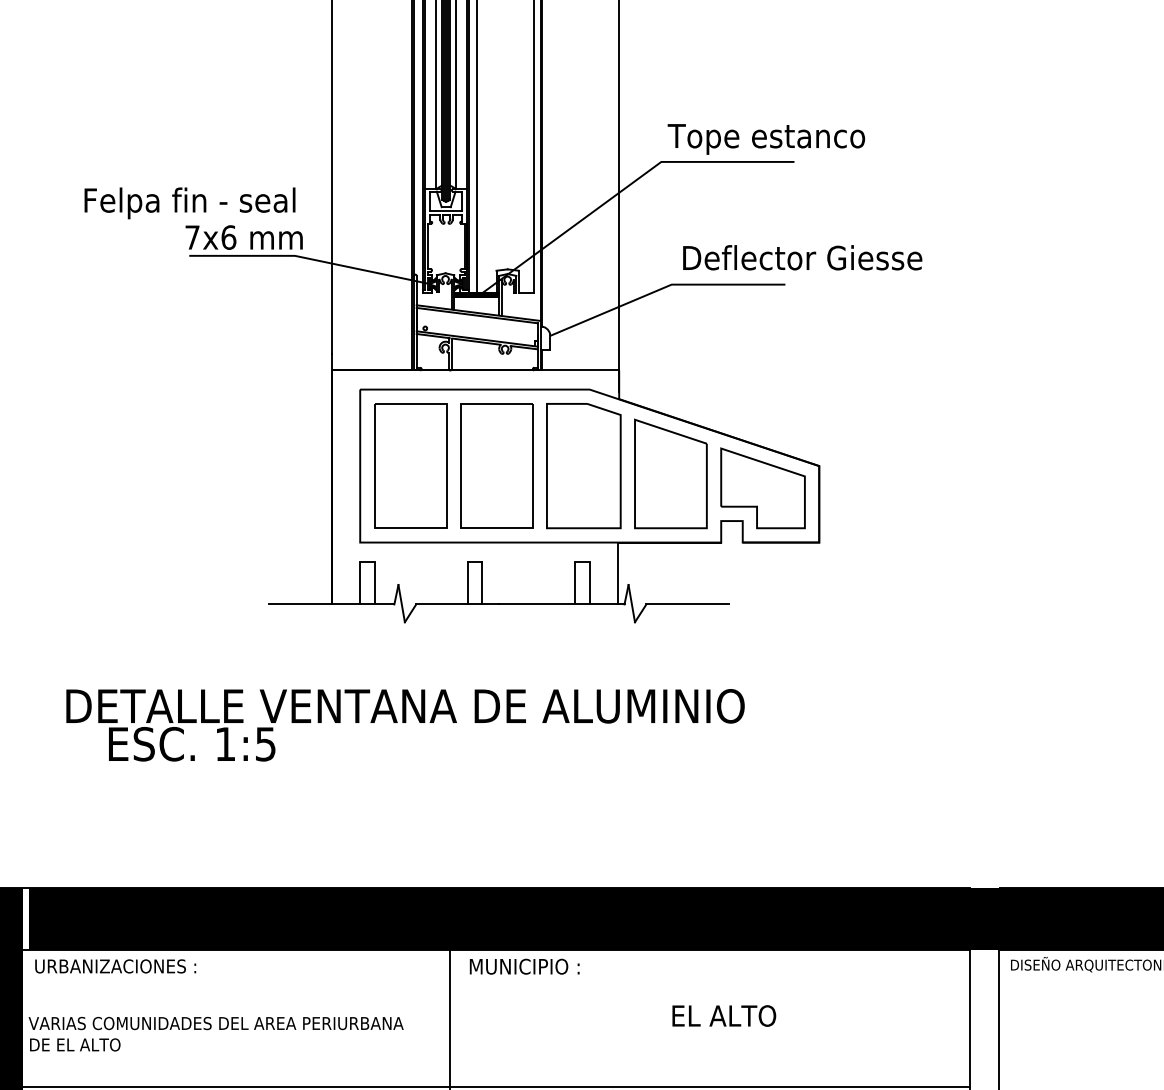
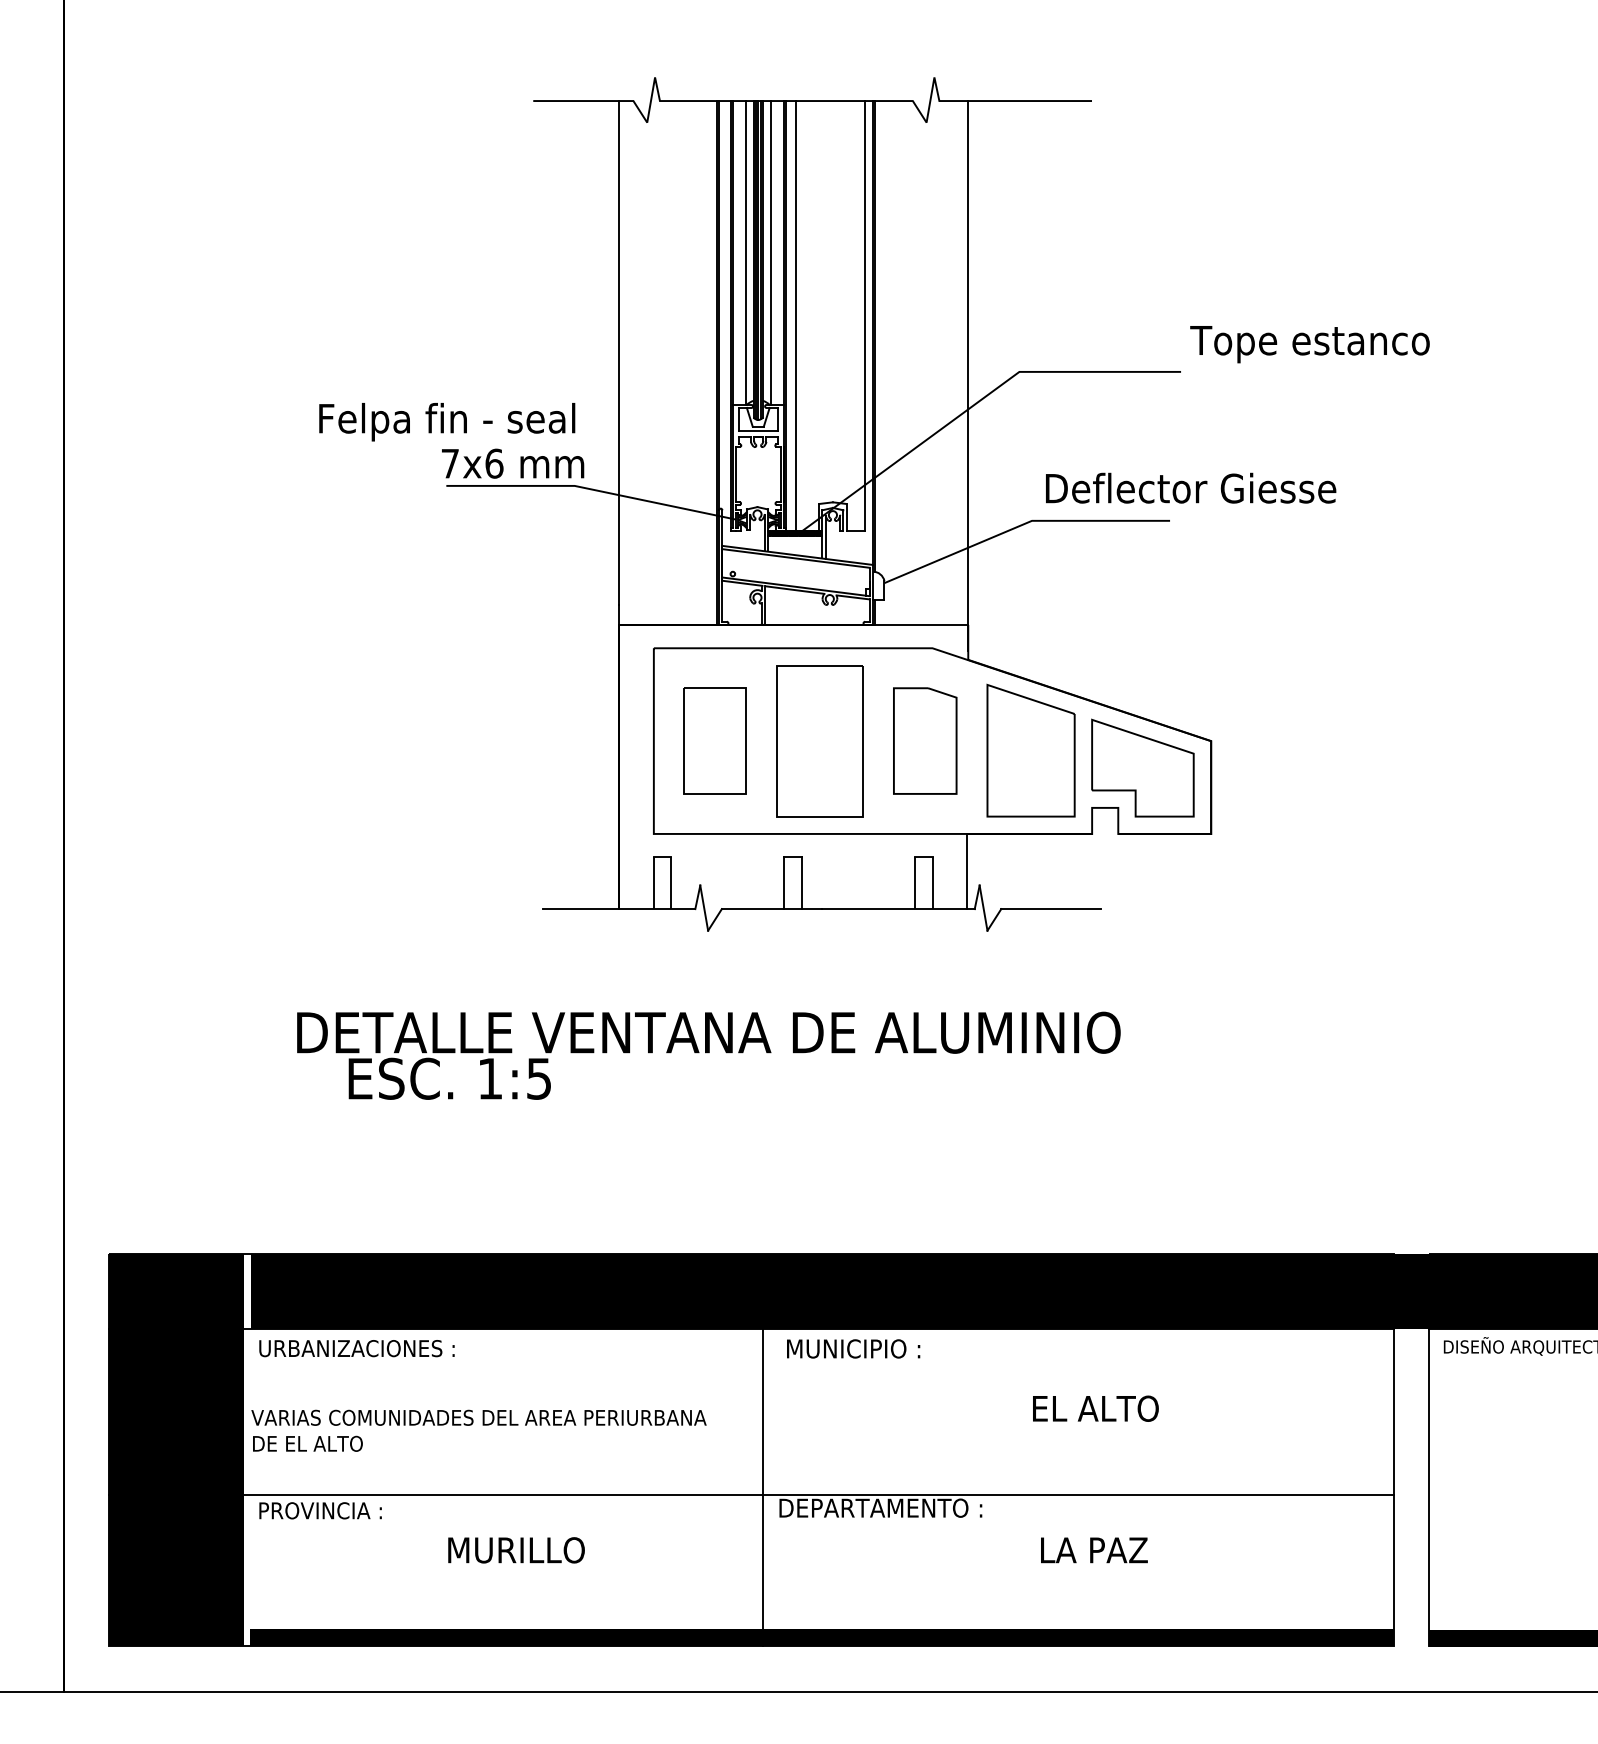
text: (765, 139) -> (1309, 344), moved
part: (583, 465) -> (924, 740), size x0.7
part: (410, 466) -> (714, 741), size x0.7

